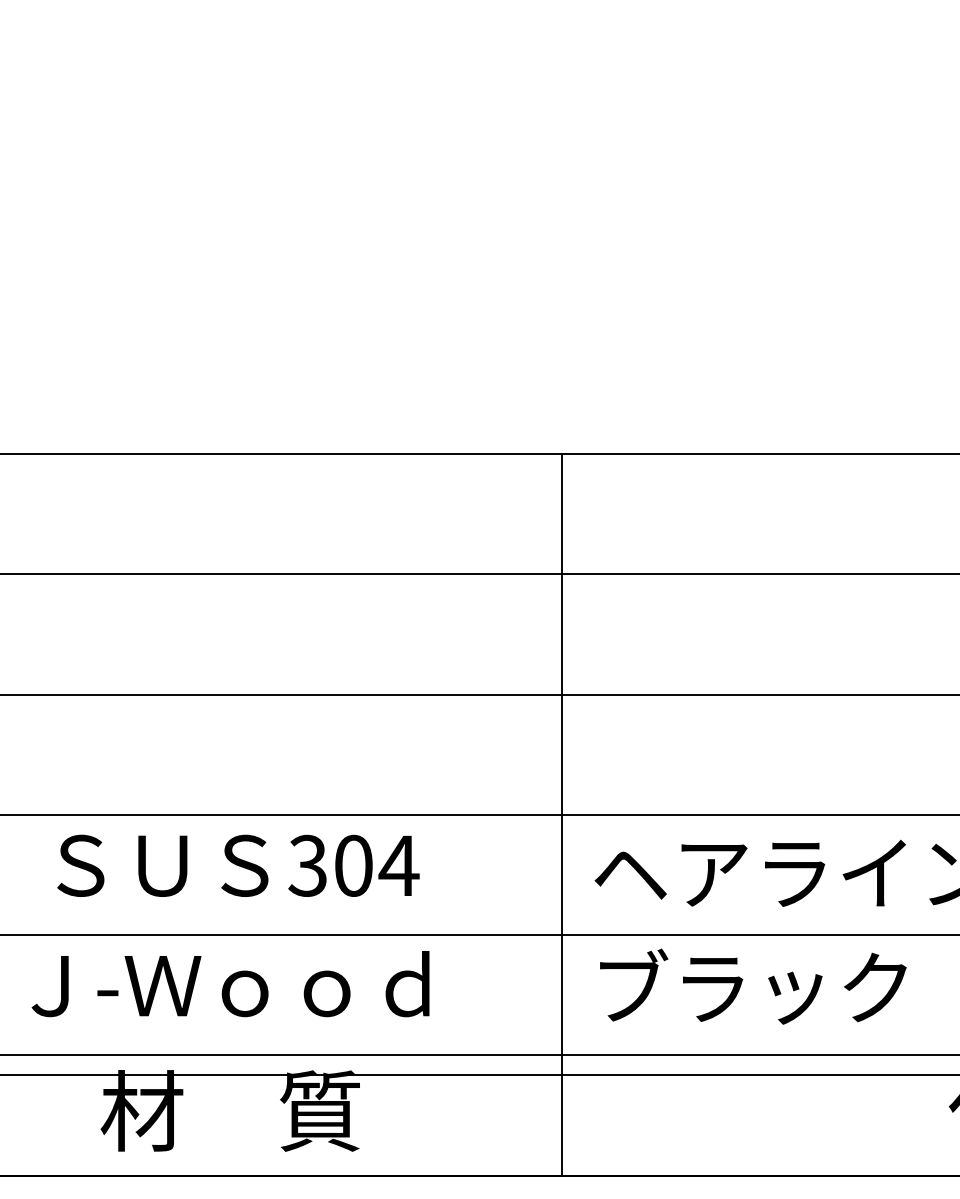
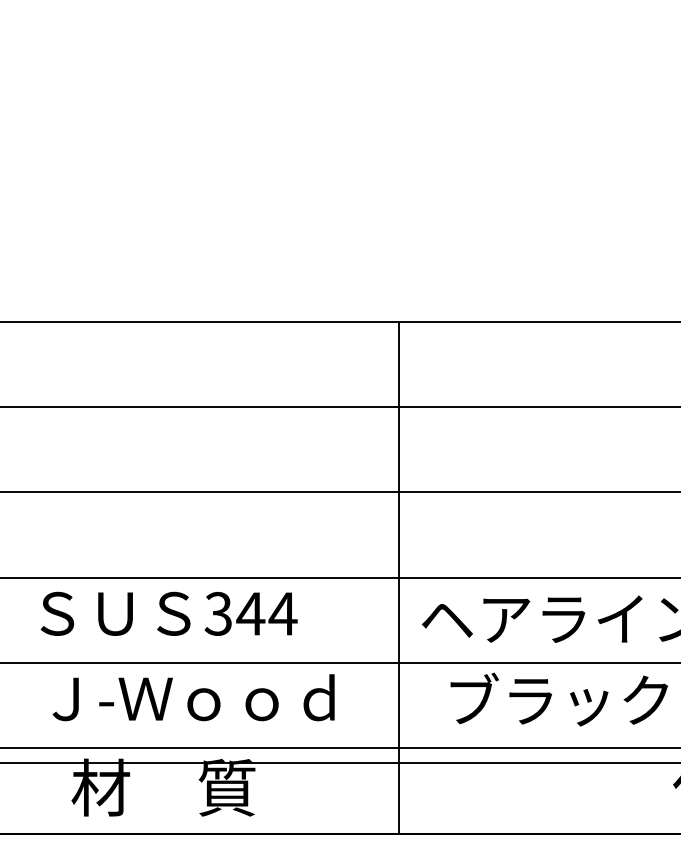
text: (353, 865) -> (250, 613), 304 -> 344
text: (230, 983) -> (193, 697), moved
text: (752, 986) -> (558, 699), moved

